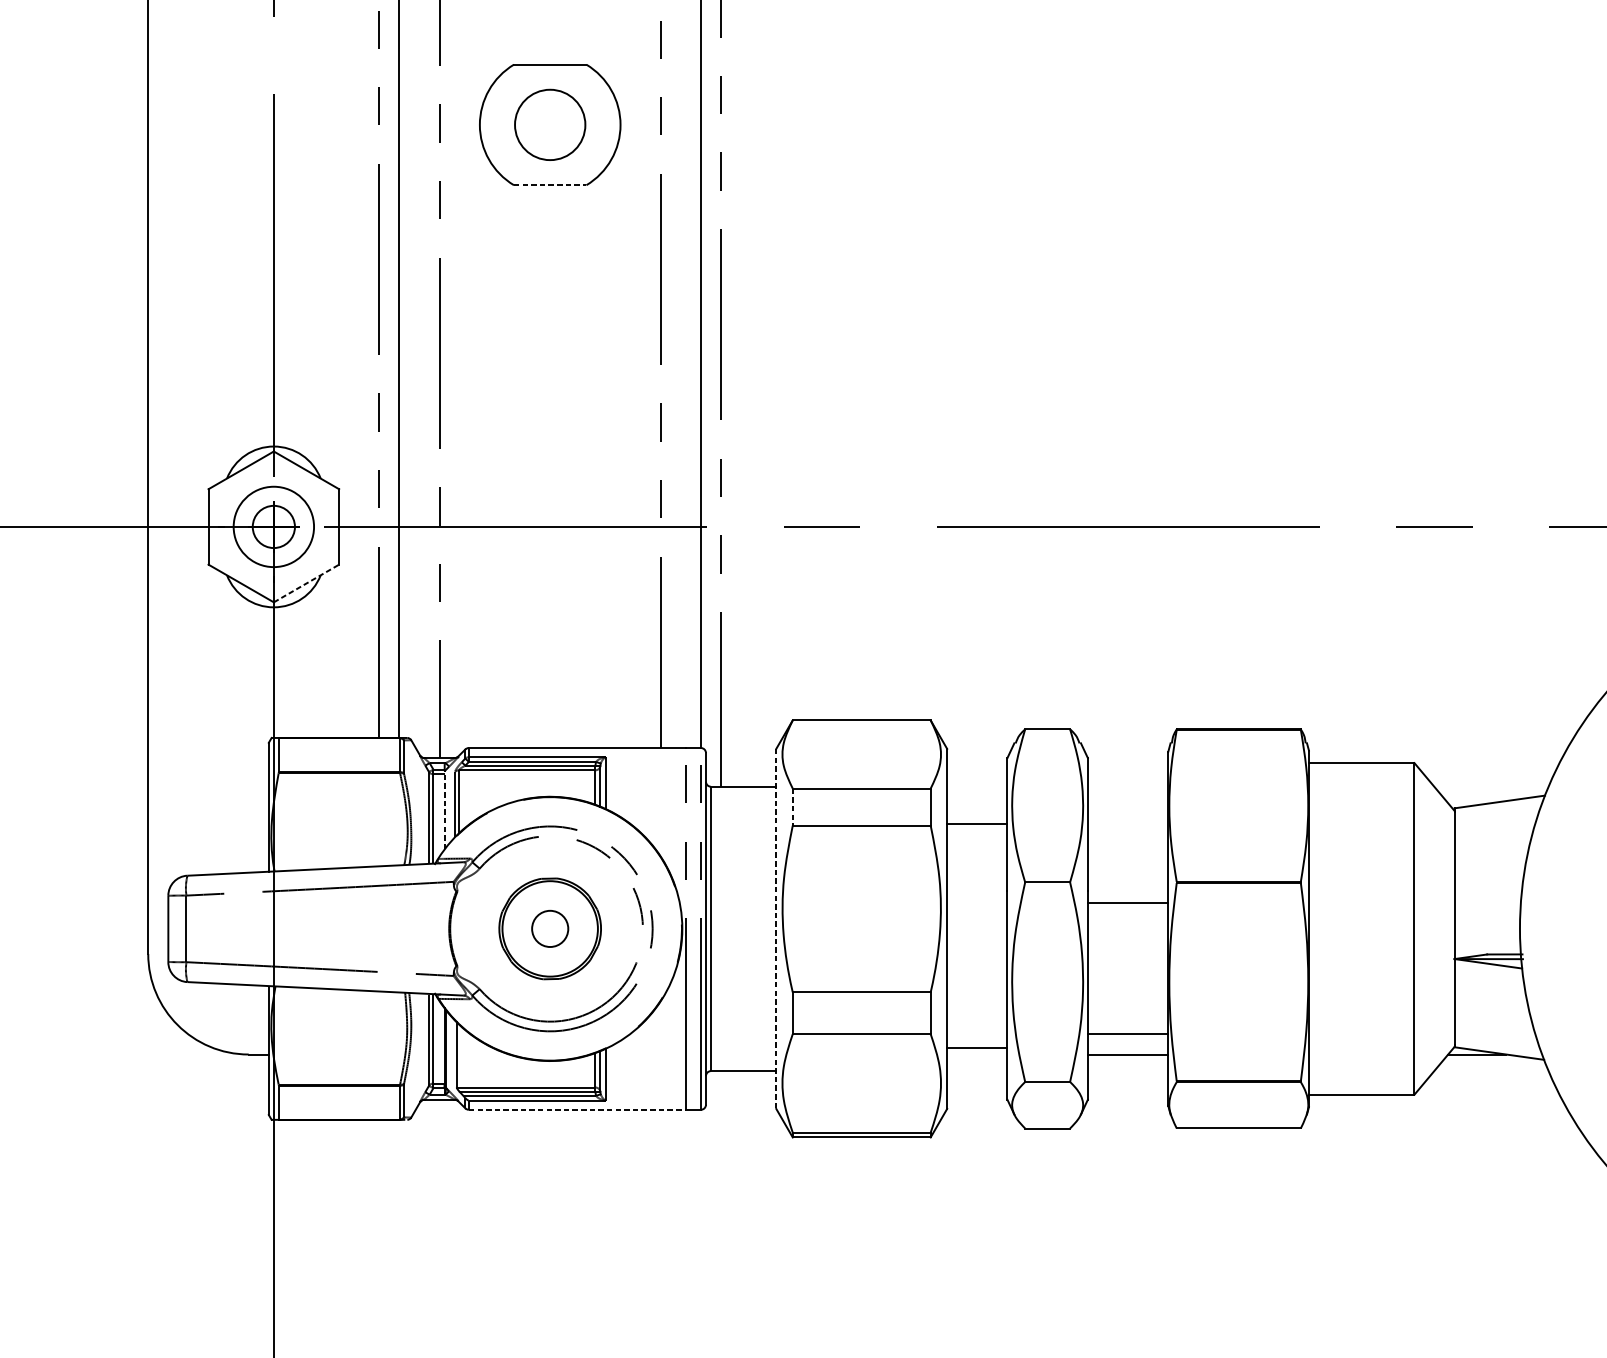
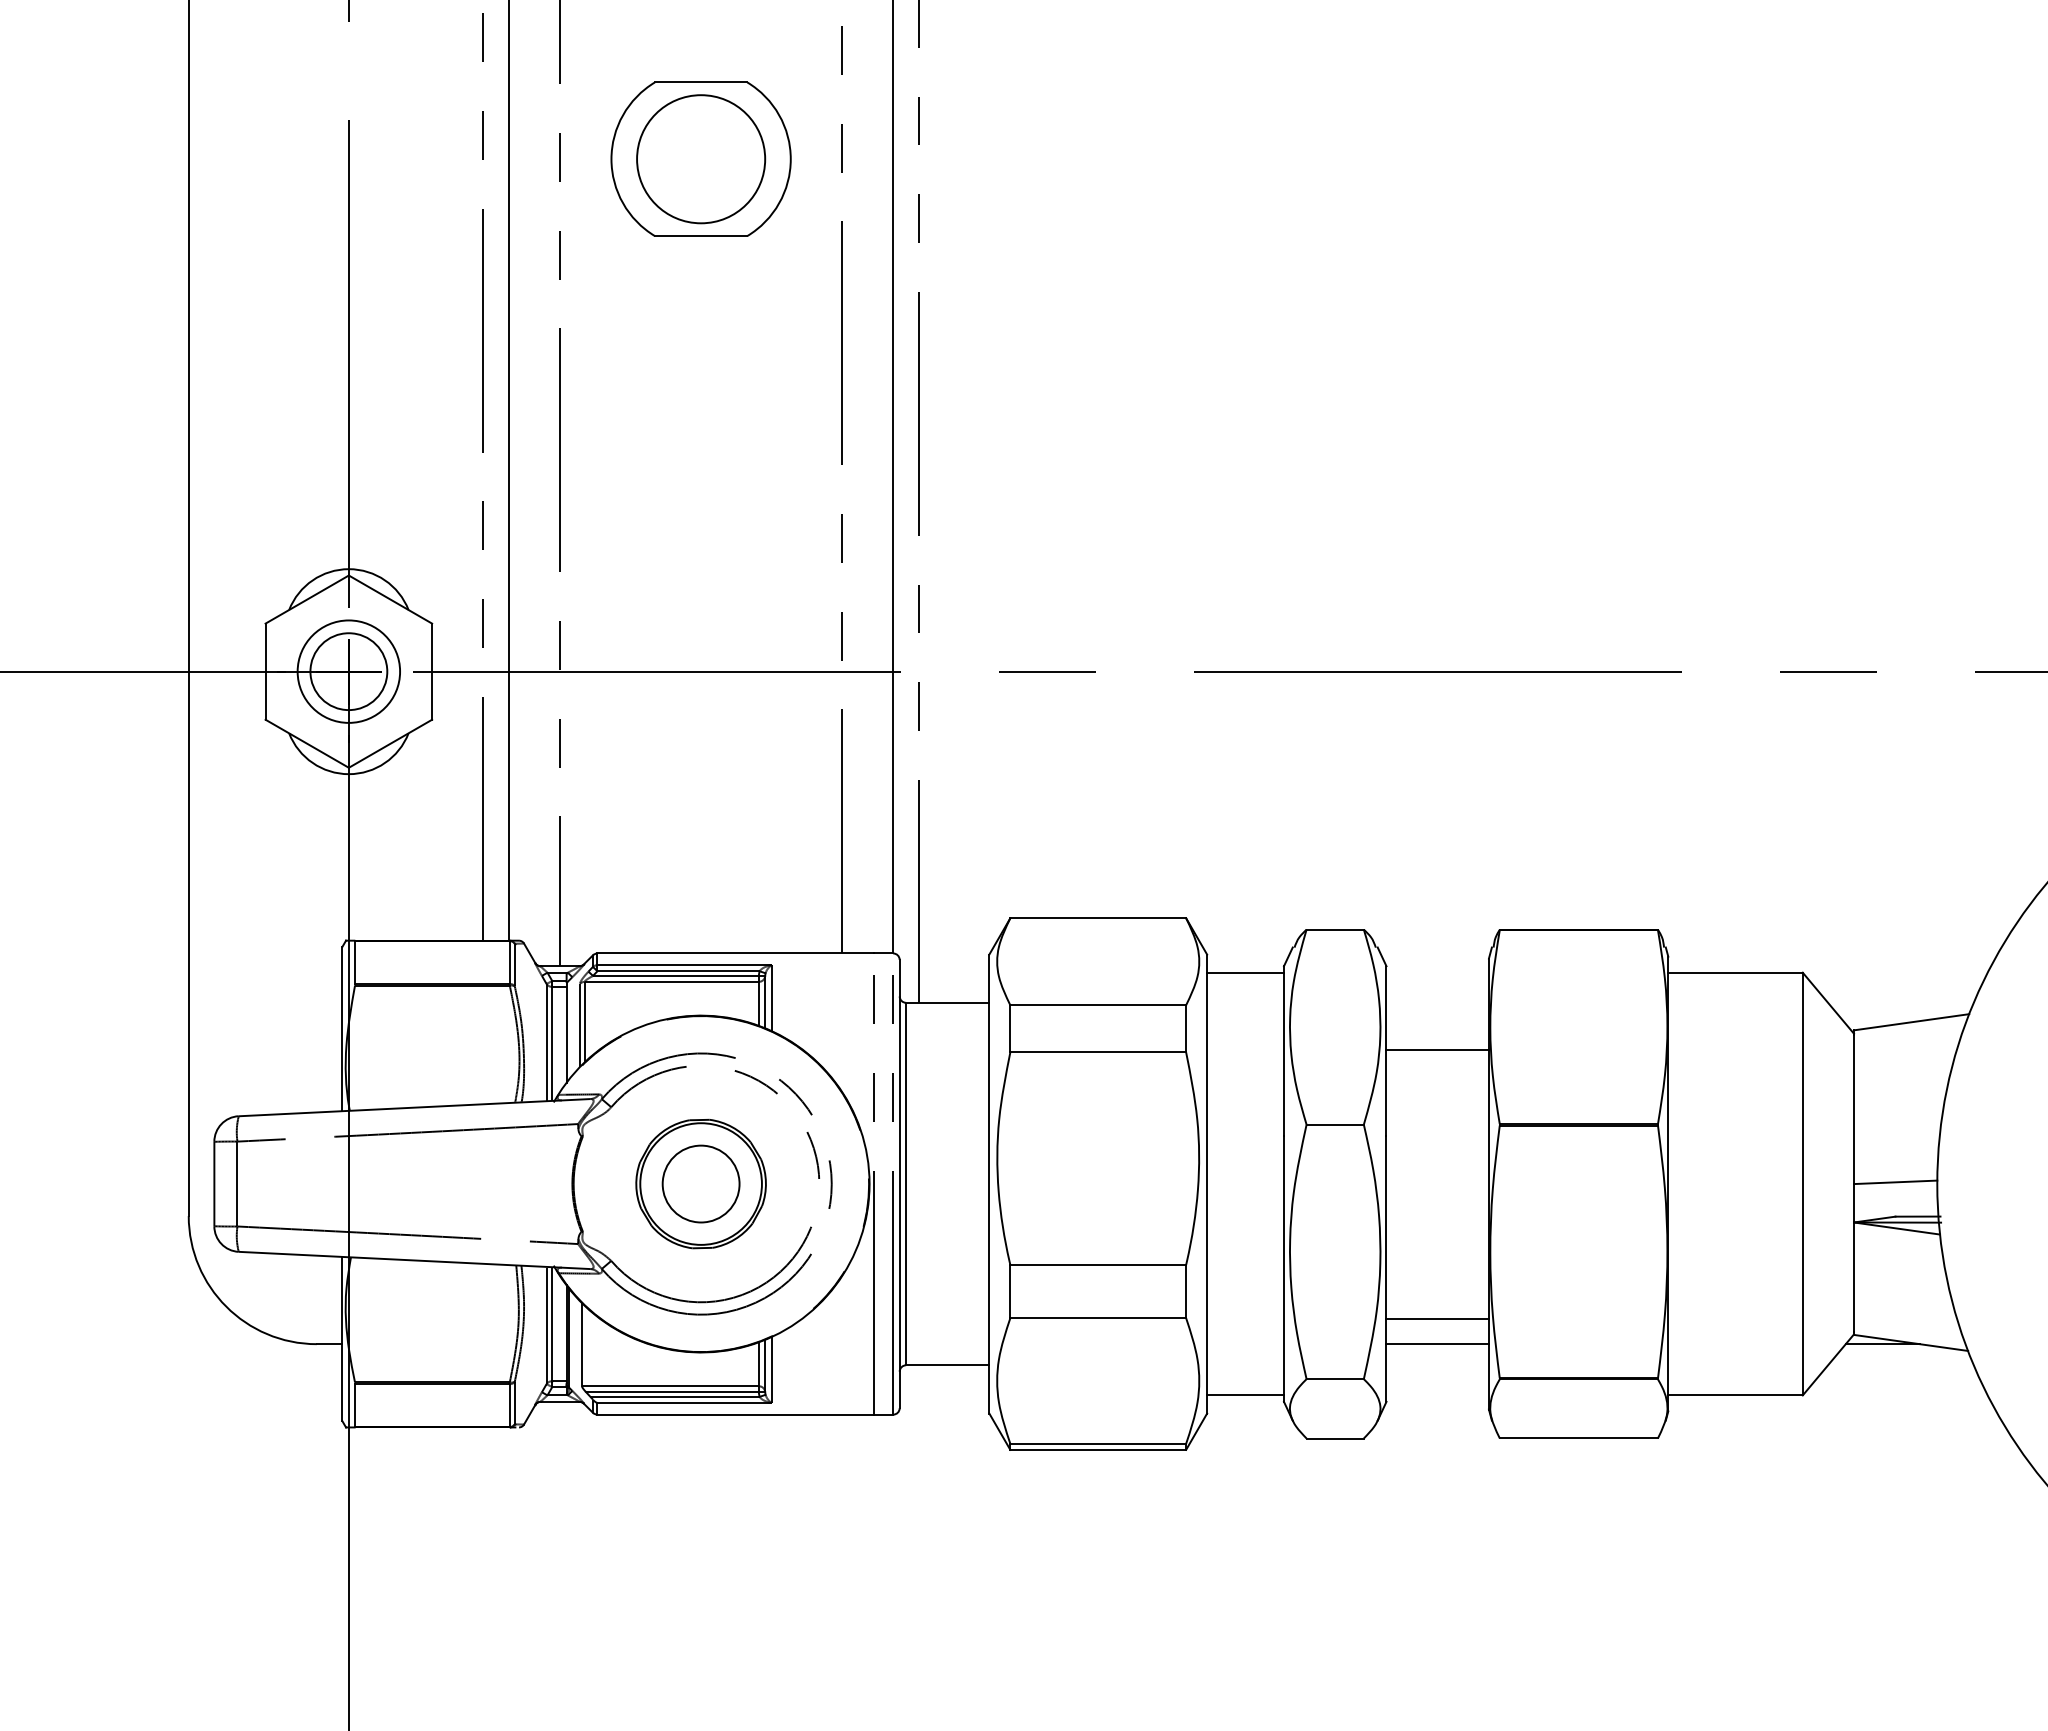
circle: (550, 125) -> (701, 159), size x1.43
line: (550, 185) -> (701, 236), dashed -> solid
circle: (273, 526) -> (348, 671), size x1.43
line: (306, 583) -> (390, 743), dashed -> solid
line: (792, 806) -> (1010, 1028), dashed -> solid
line: (444, 810) -> (566, 1032), dashed -> solid
line: (977, 824) -> (1245, 972), moved
line: (1127, 903) -> (1437, 1049), moved
line: (1487, 927) -> (1895, 1182), added
circle: (549, 928) -> (700, 1183), size x1.67
line: (776, 929) -> (989, 1184), dashed -> solid
line: (977, 1048) -> (1245, 1395), moved
line: (577, 1109) -> (736, 1414), dashed -> solid

